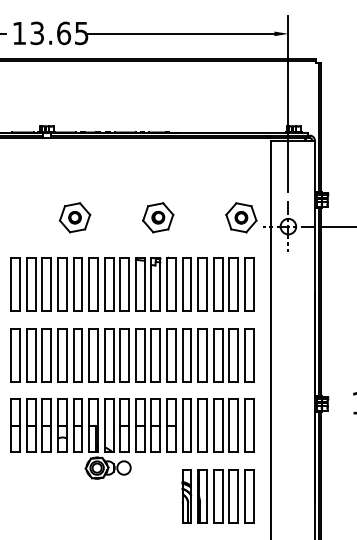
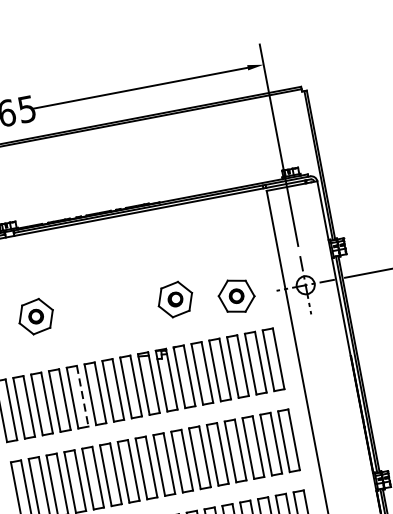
part: (74, 217) -> (35, 316), moved
part: (158, 217) -> (175, 299), moved
part: (241, 217) -> (236, 295), moved
line: (82, 284) -> (82, 396), solid -> dashed

